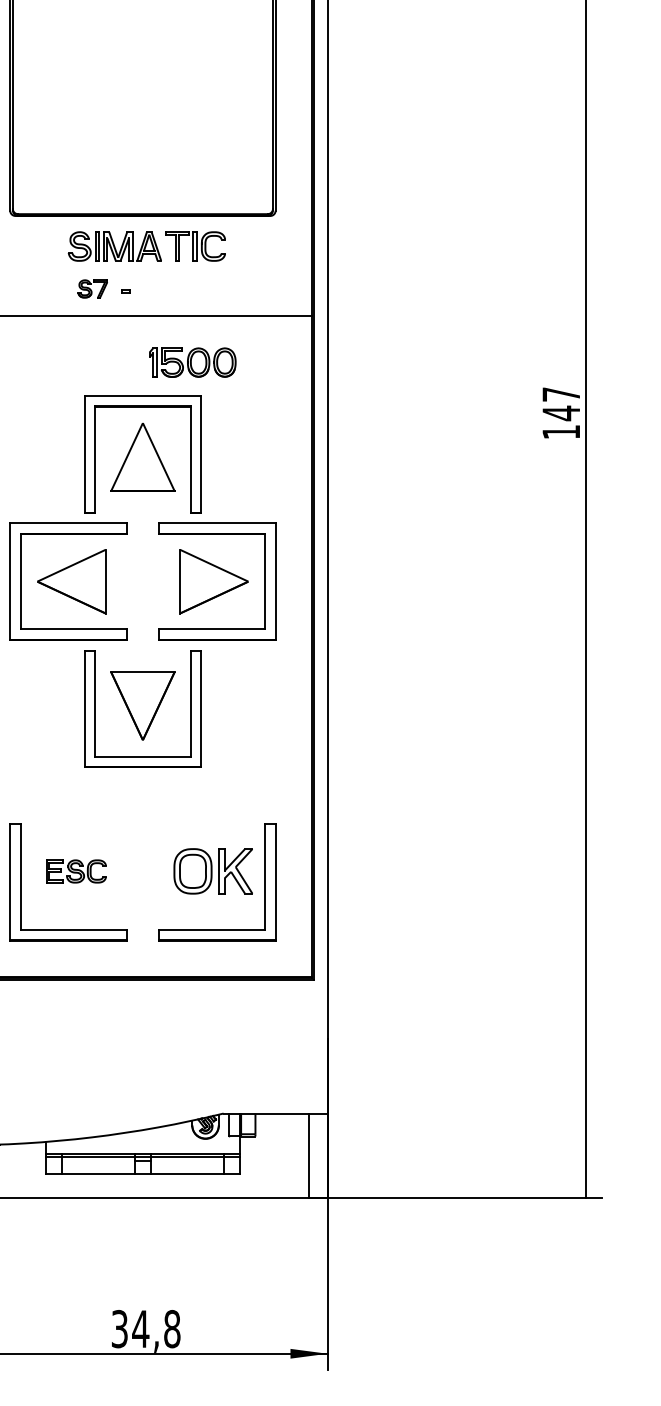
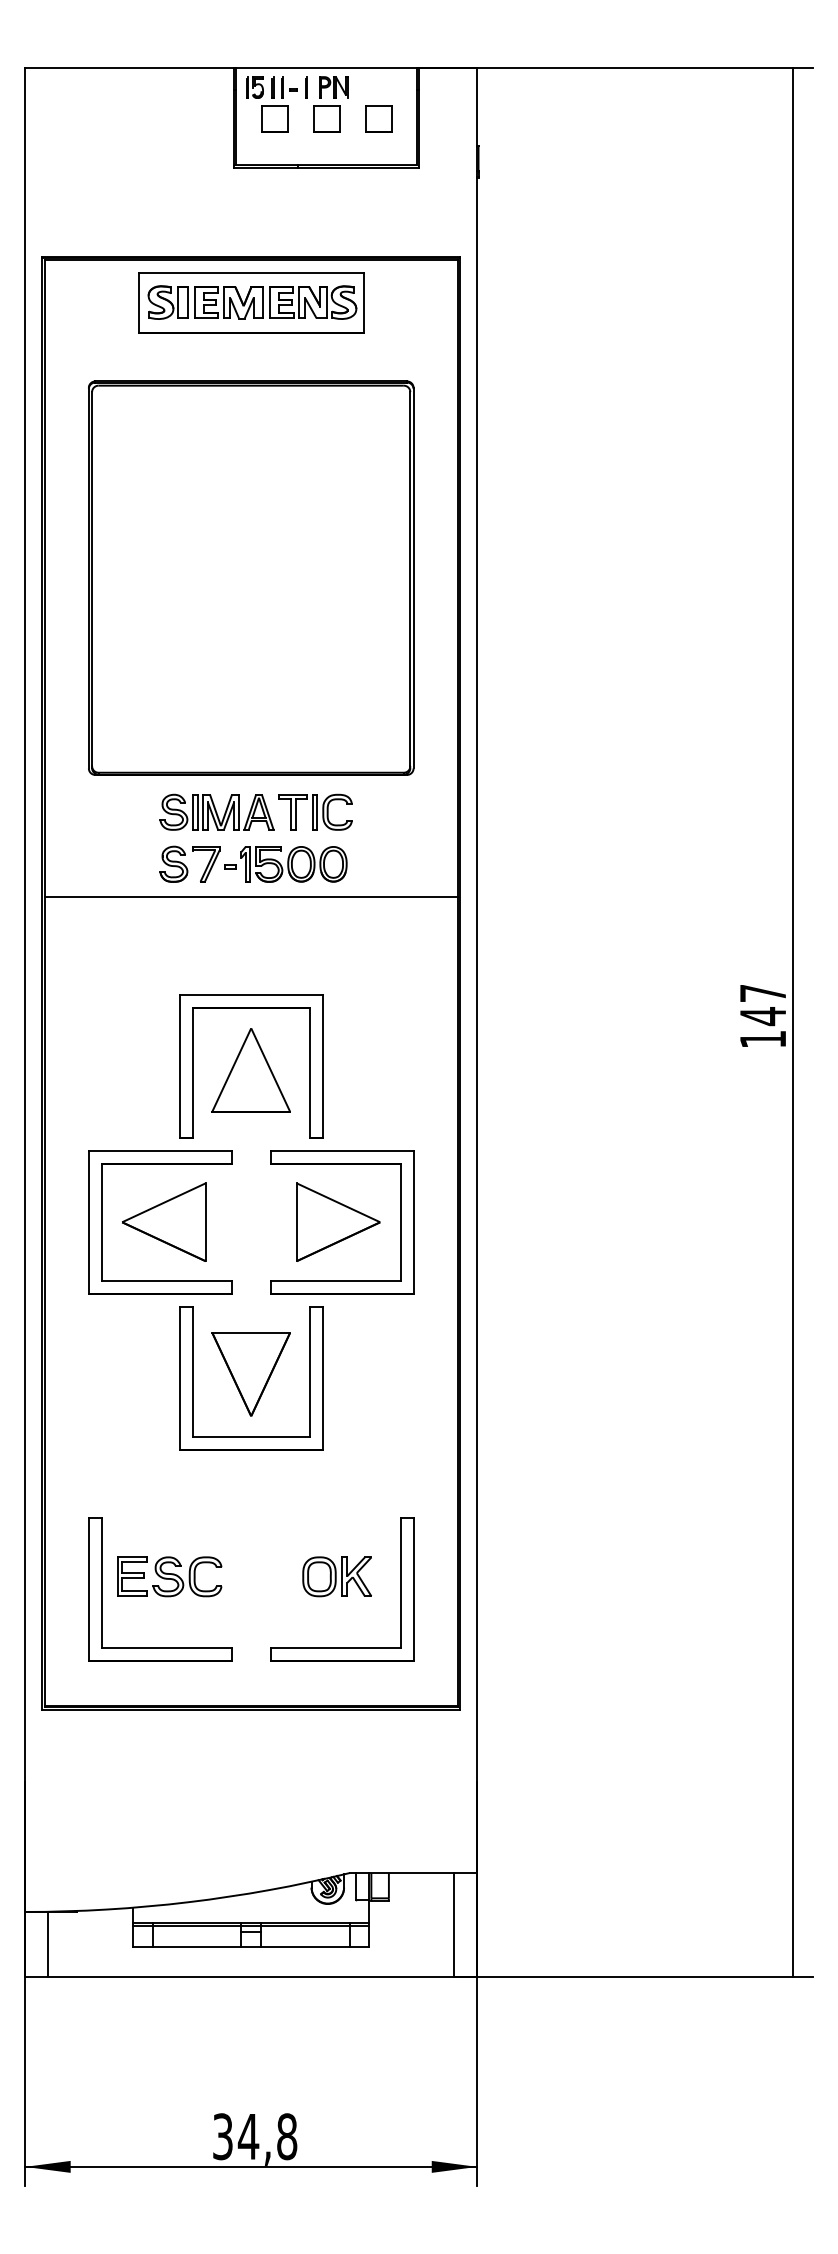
part: (92, 288) -> (189, 863), size x1.67
part: (192, 362) -> (293, 864), moved
part: (76, 871) -> (169, 1576), size x1.43
part: (212, 871) -> (336, 1576), size x0.71

